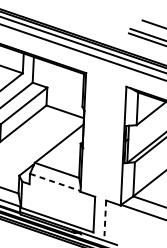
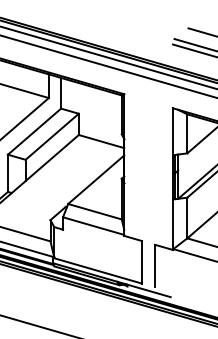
line: (55, 182) -> (93, 226), dashed -> solid
line: (105, 218) -> (155, 266), dashed -> solid

